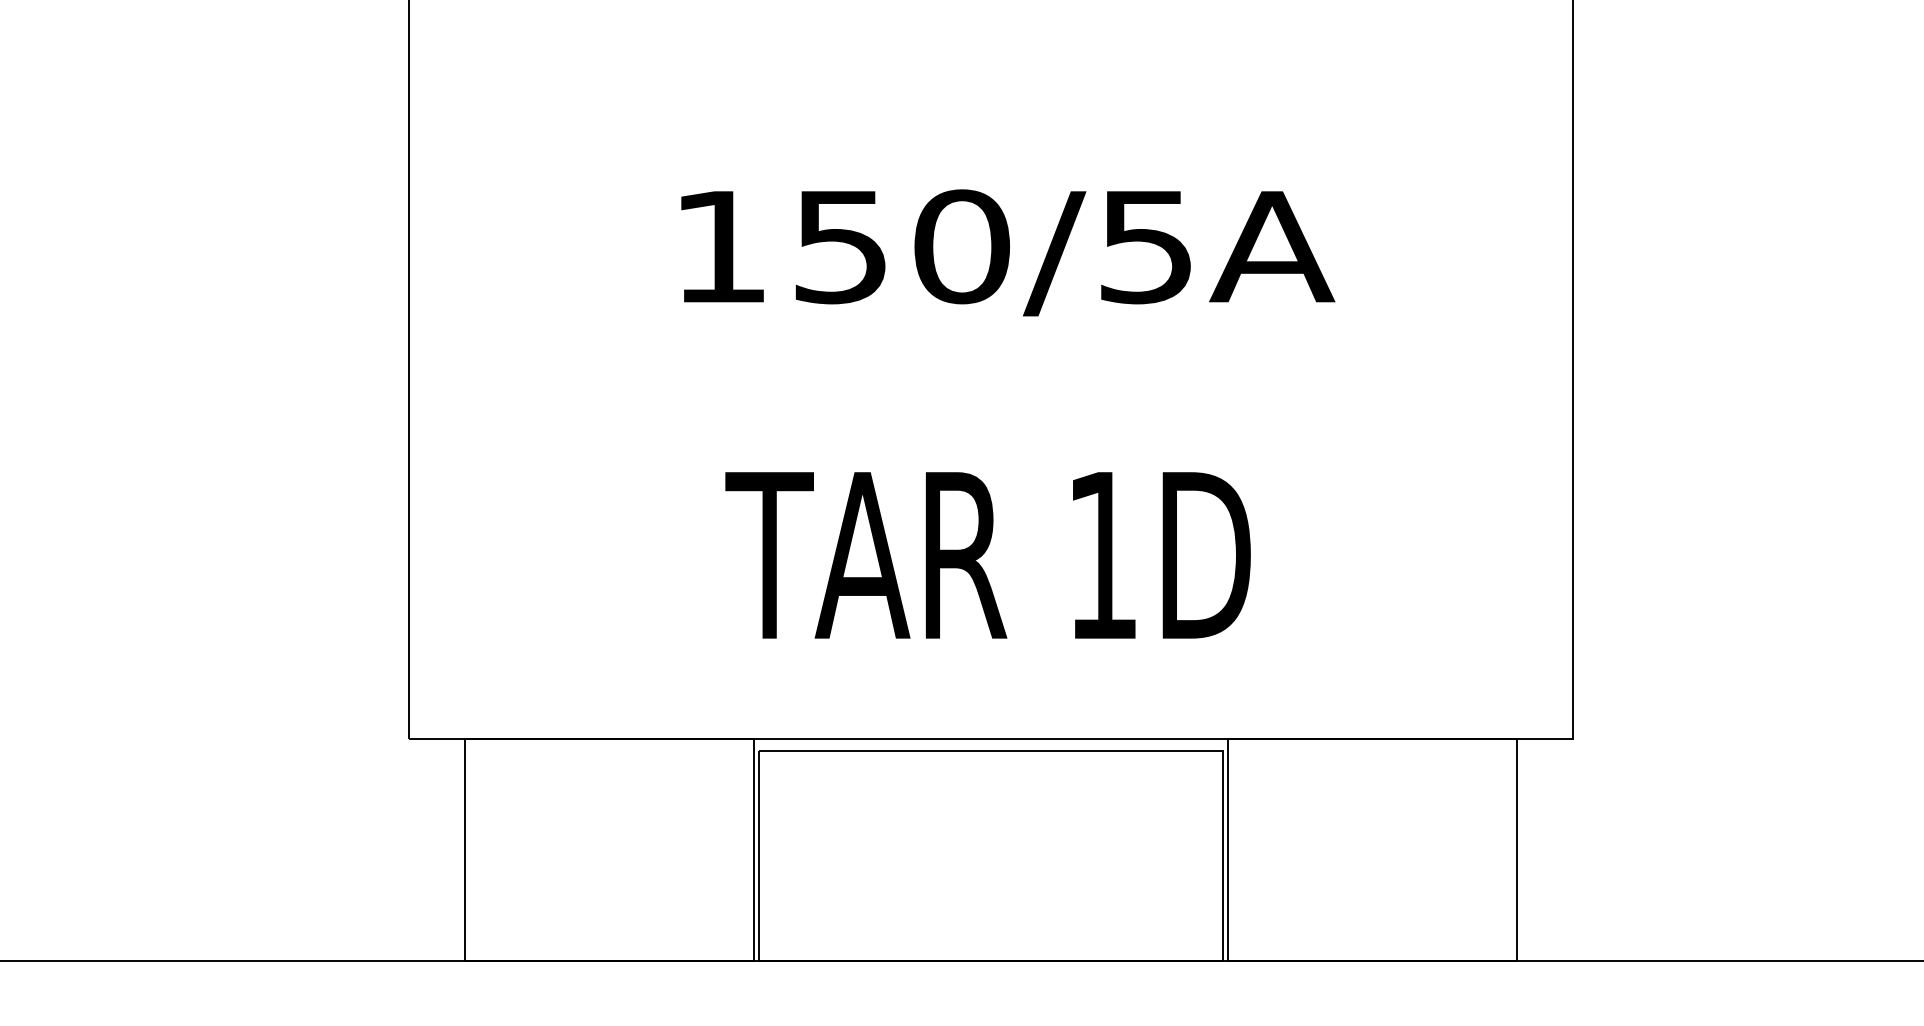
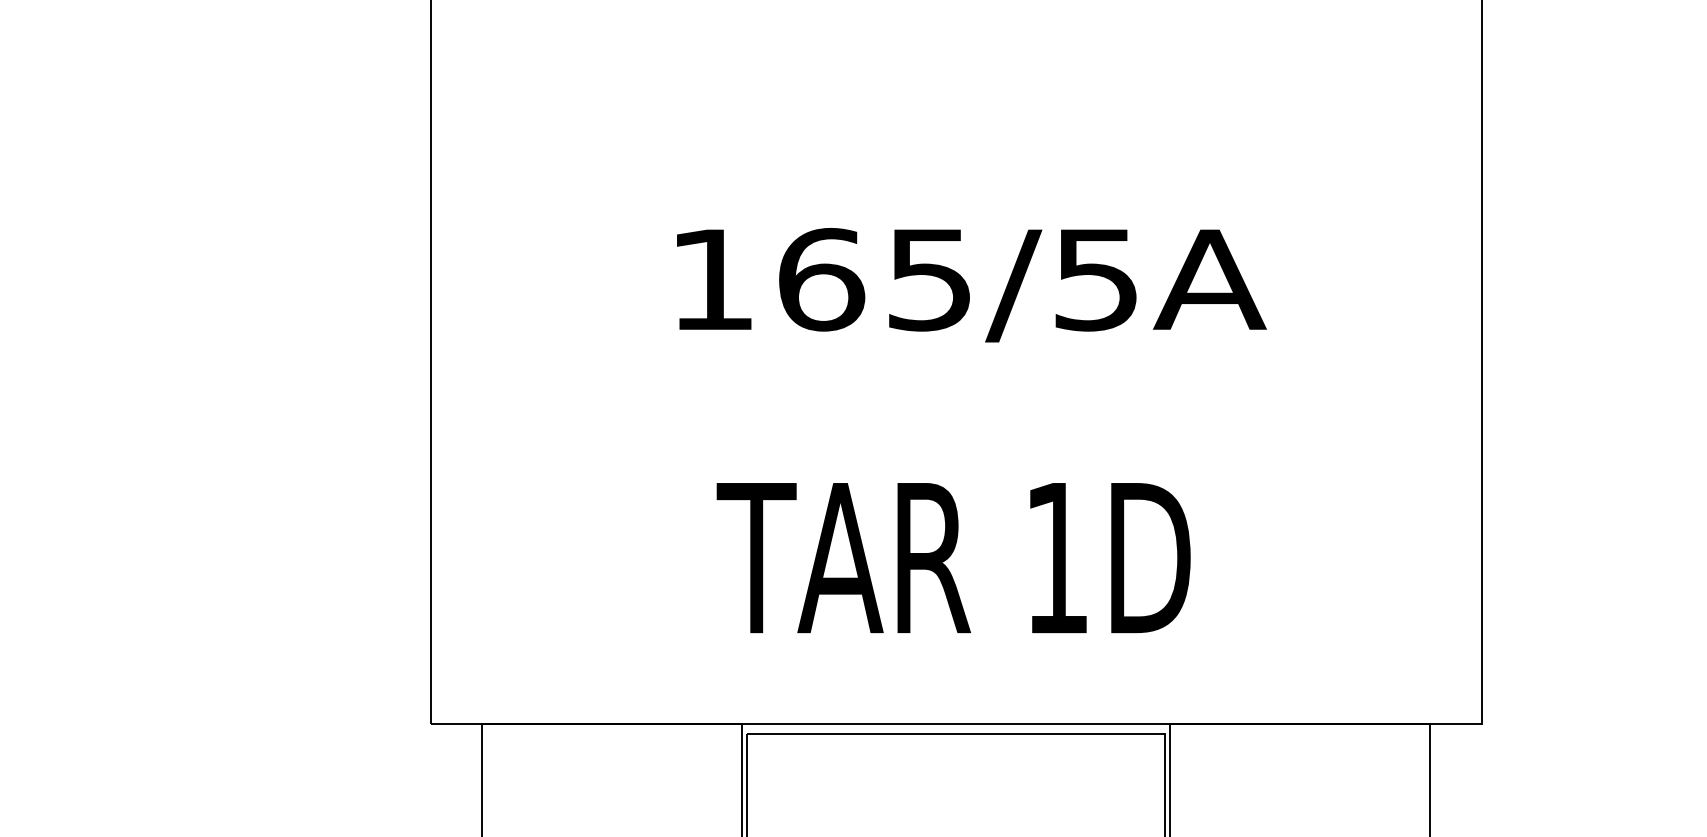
text: (901, 246) -> (875, 279), 150/5A -> 165/5A

